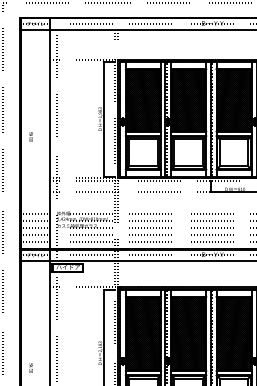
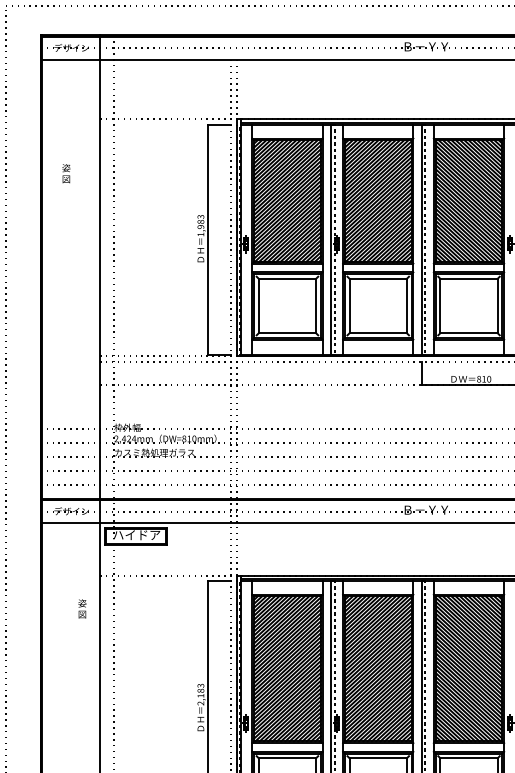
text: (30, 136) -> (65, 173), moved
text: (30, 367) -> (81, 607), moved

